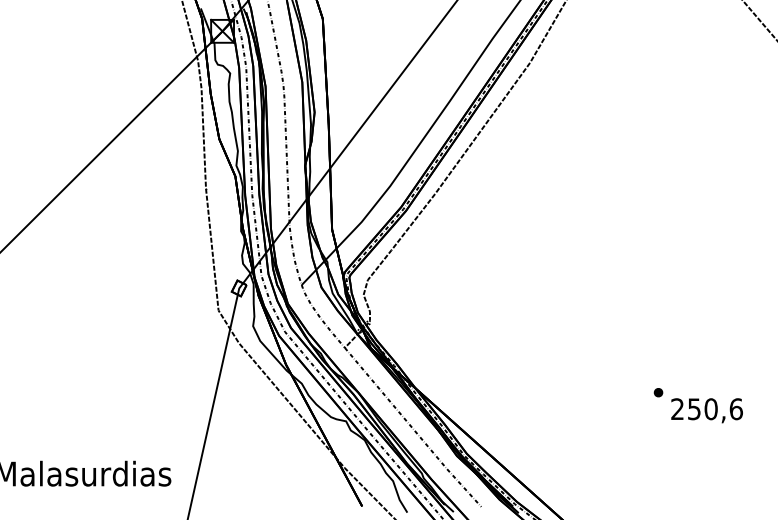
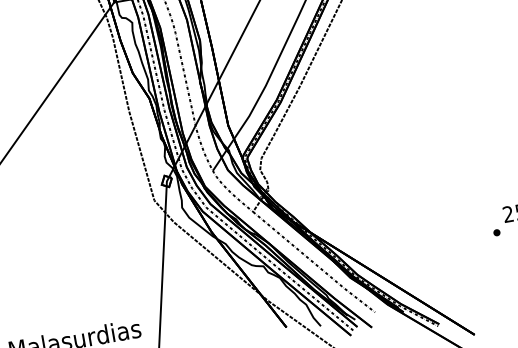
part: (658, 392) -> (496, 232), moved

